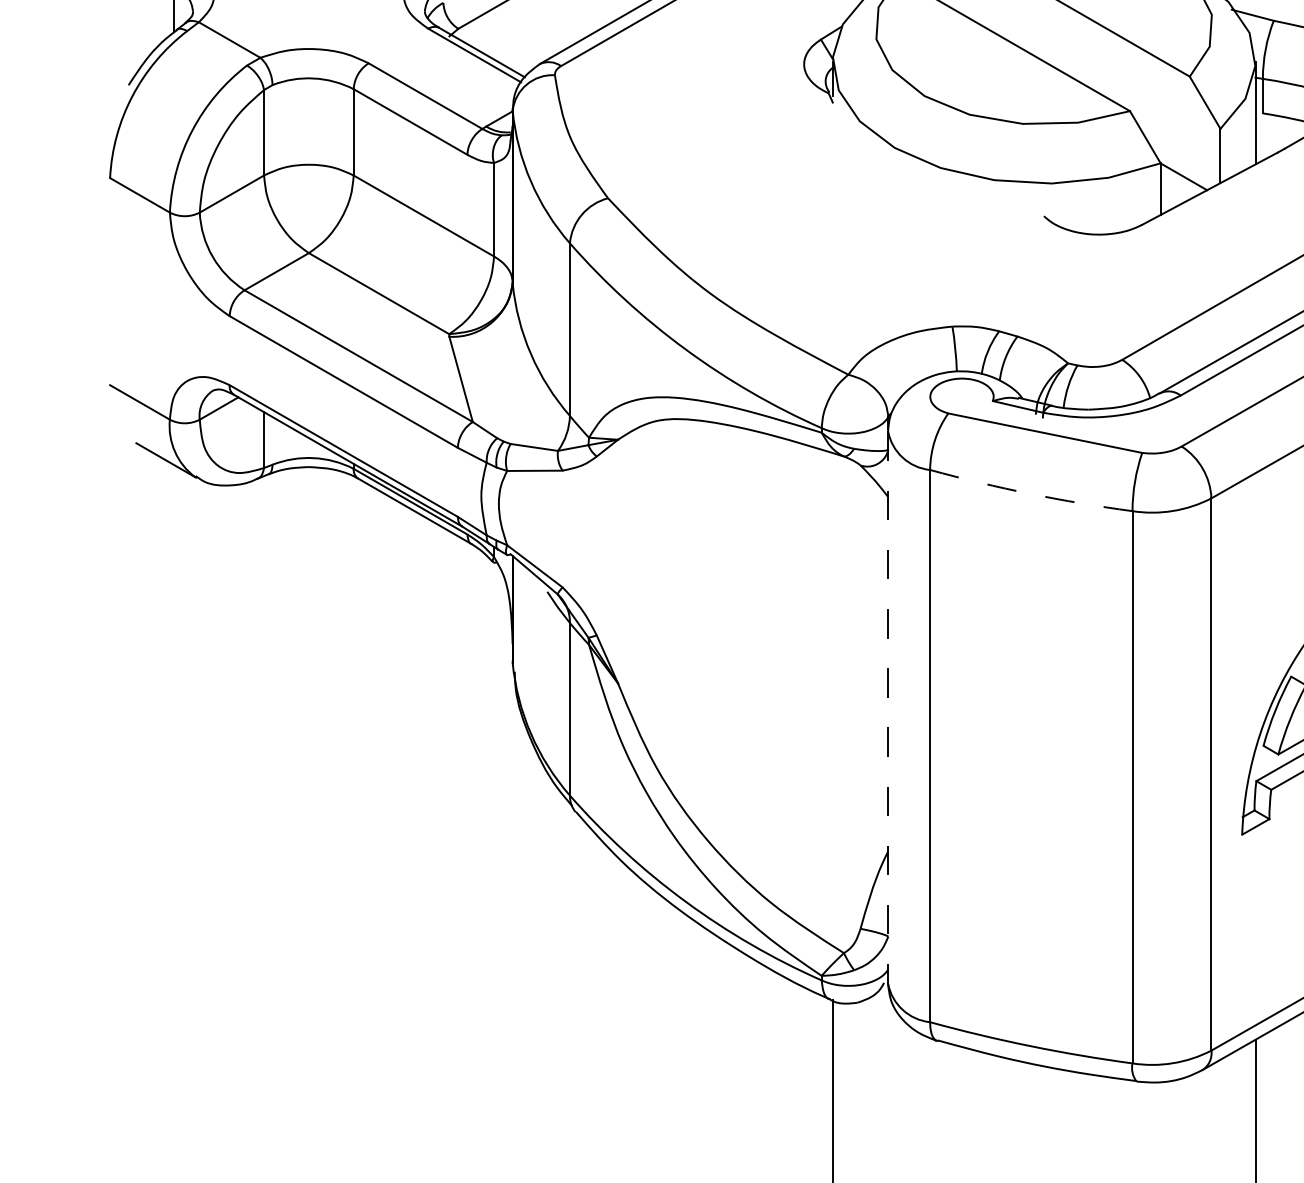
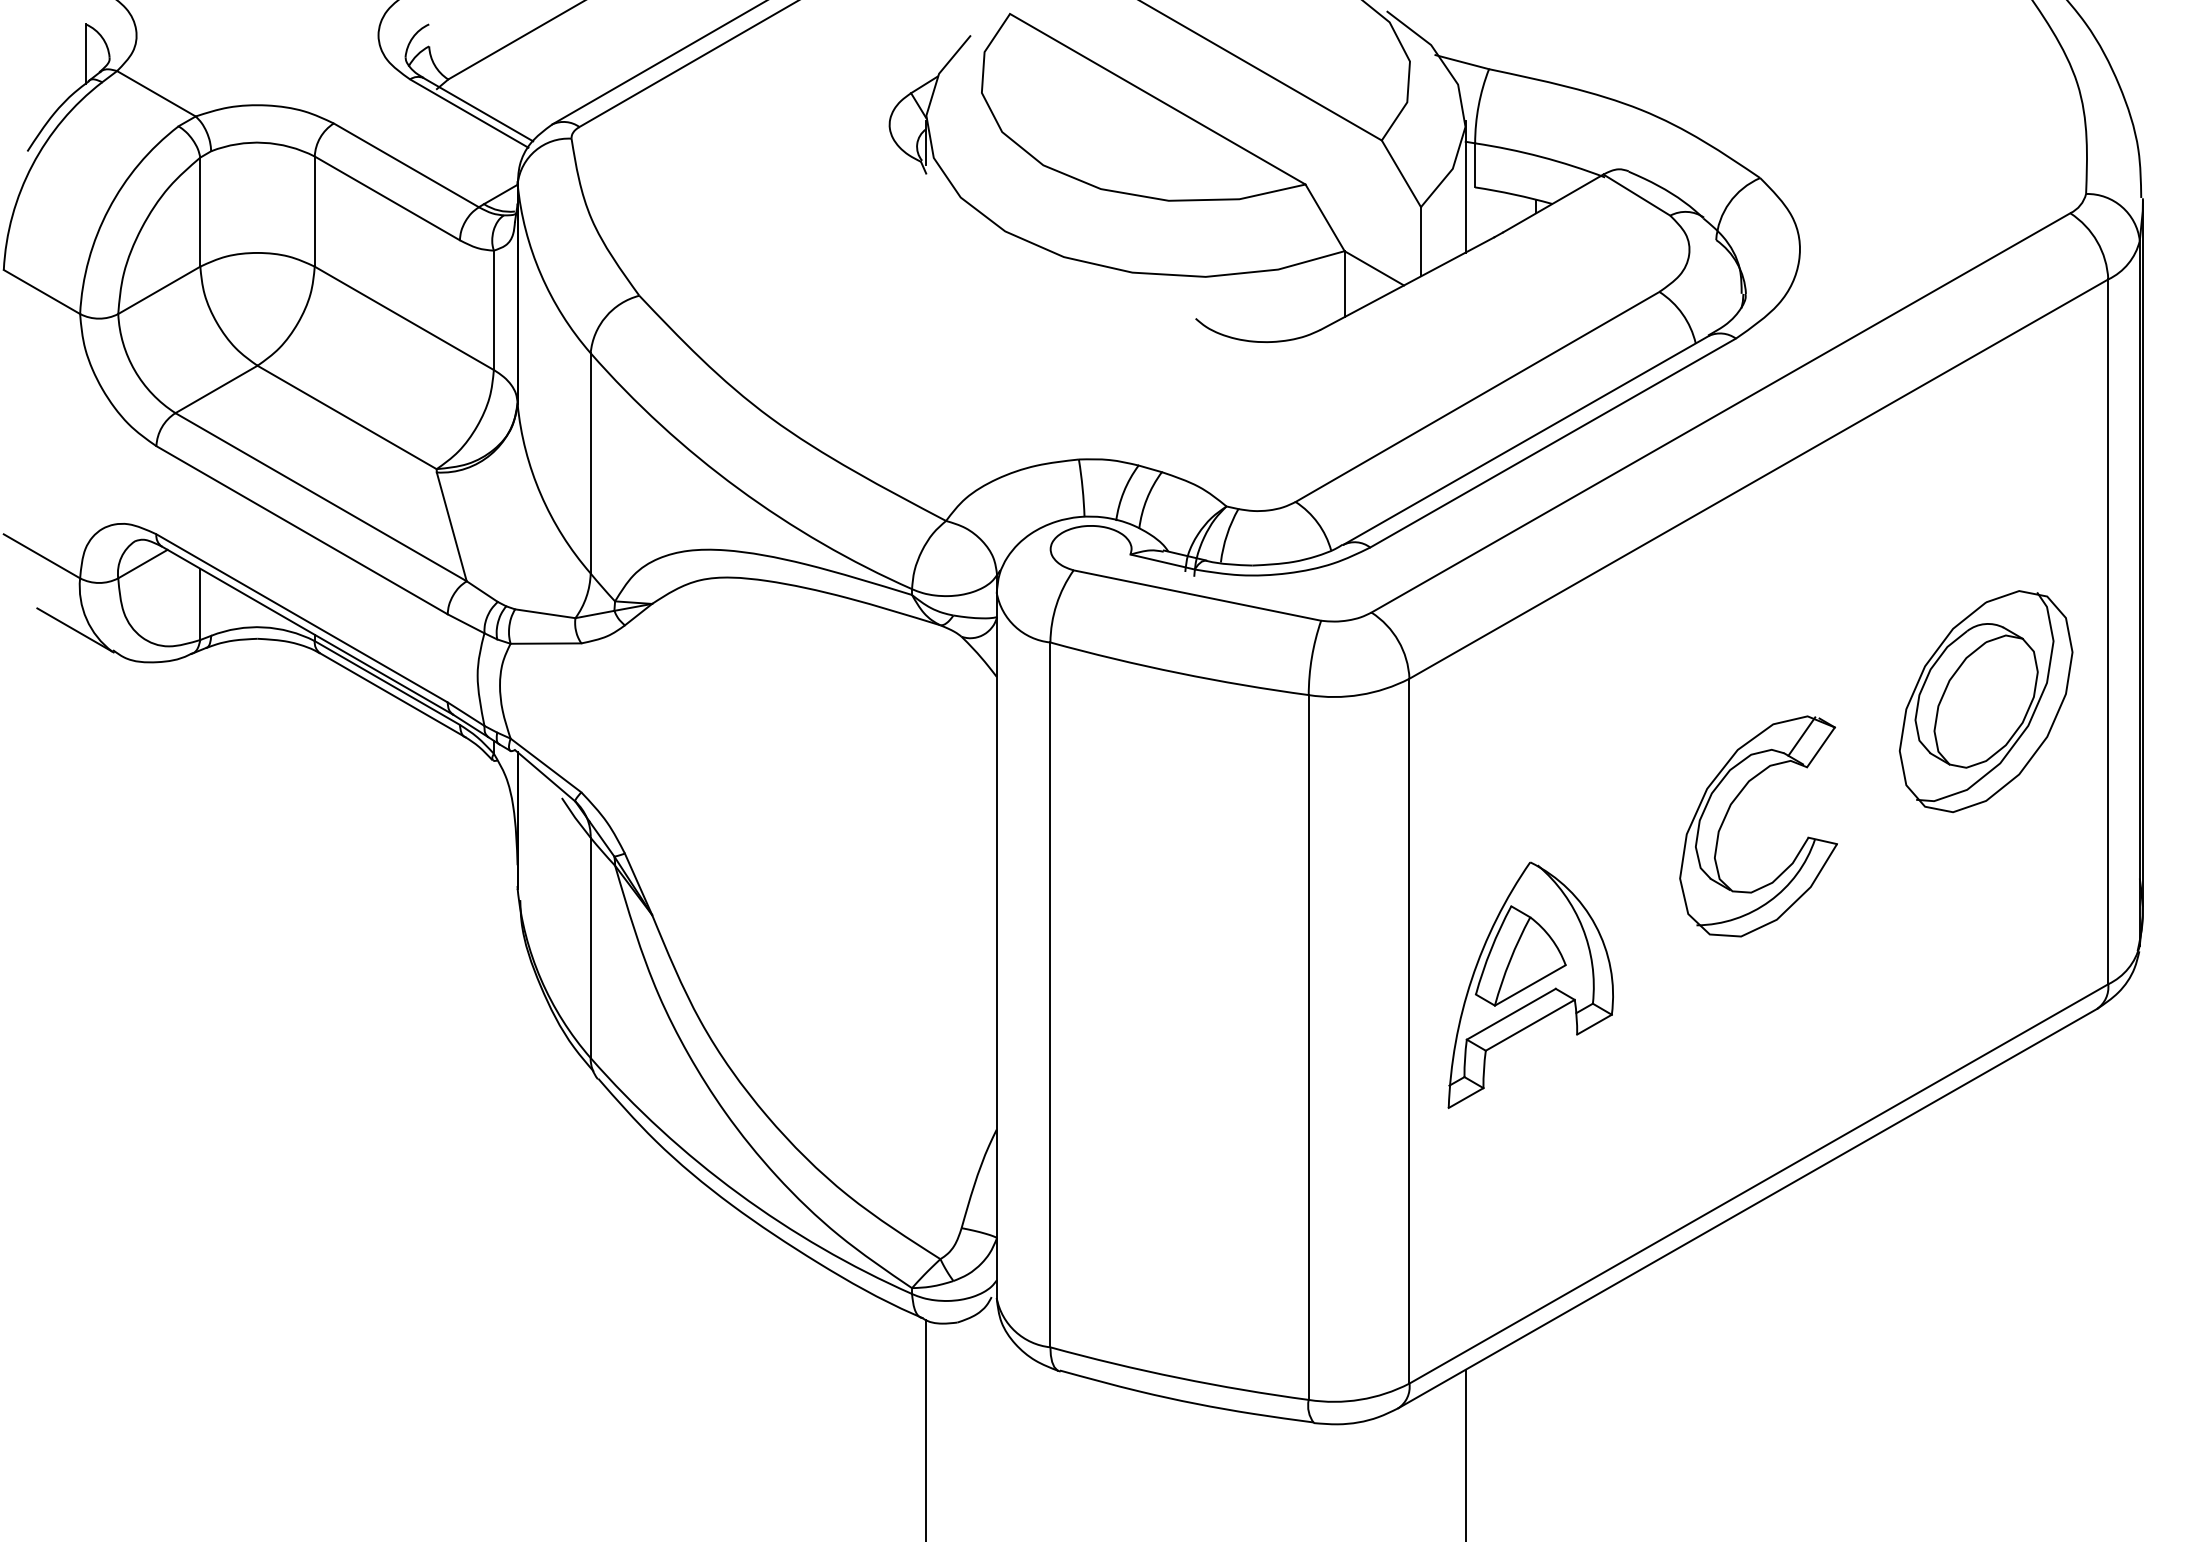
arc: (1030, 494) -> (1178, 673), dashed -> solid
line: (887, 708) -> (996, 946), dashed -> solid

